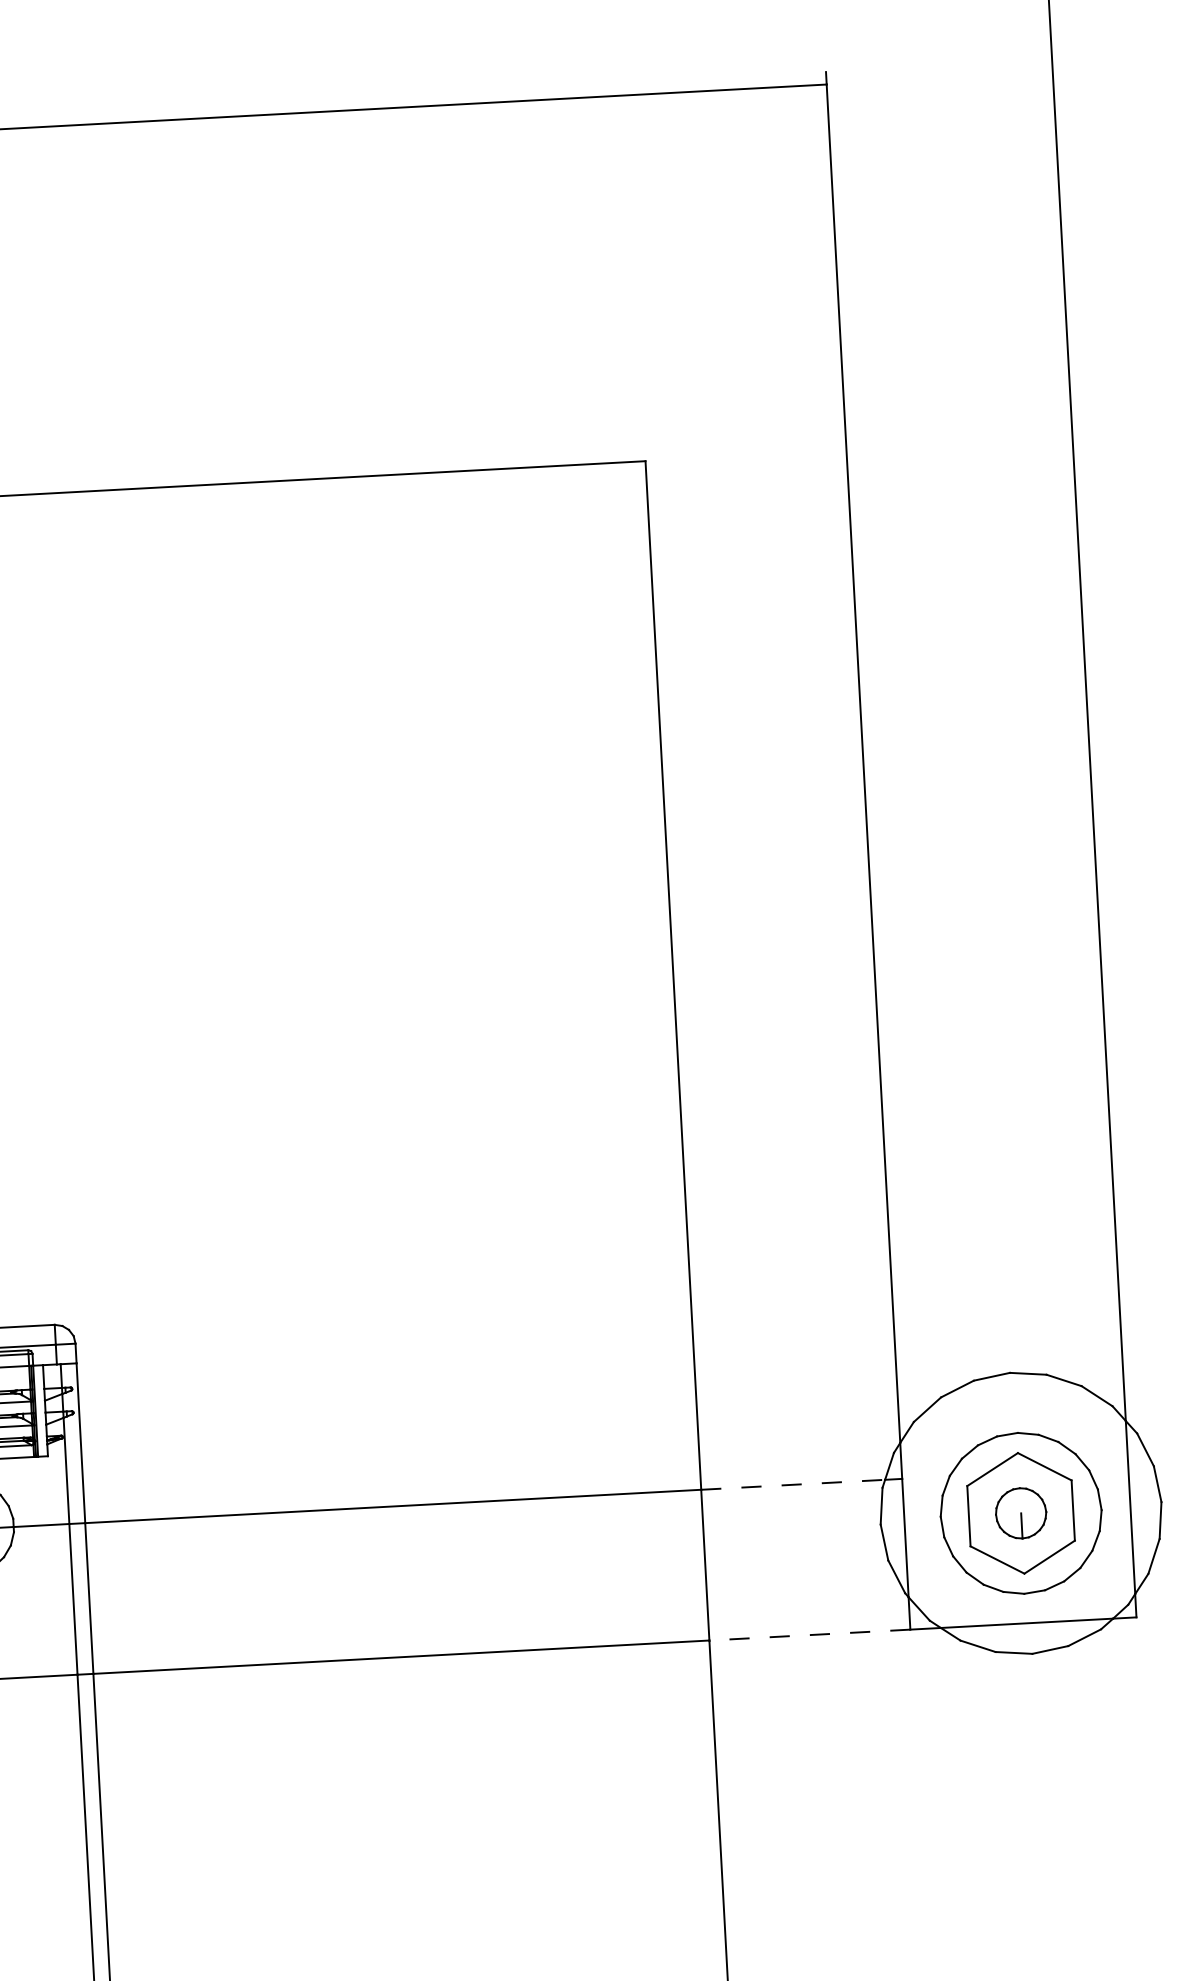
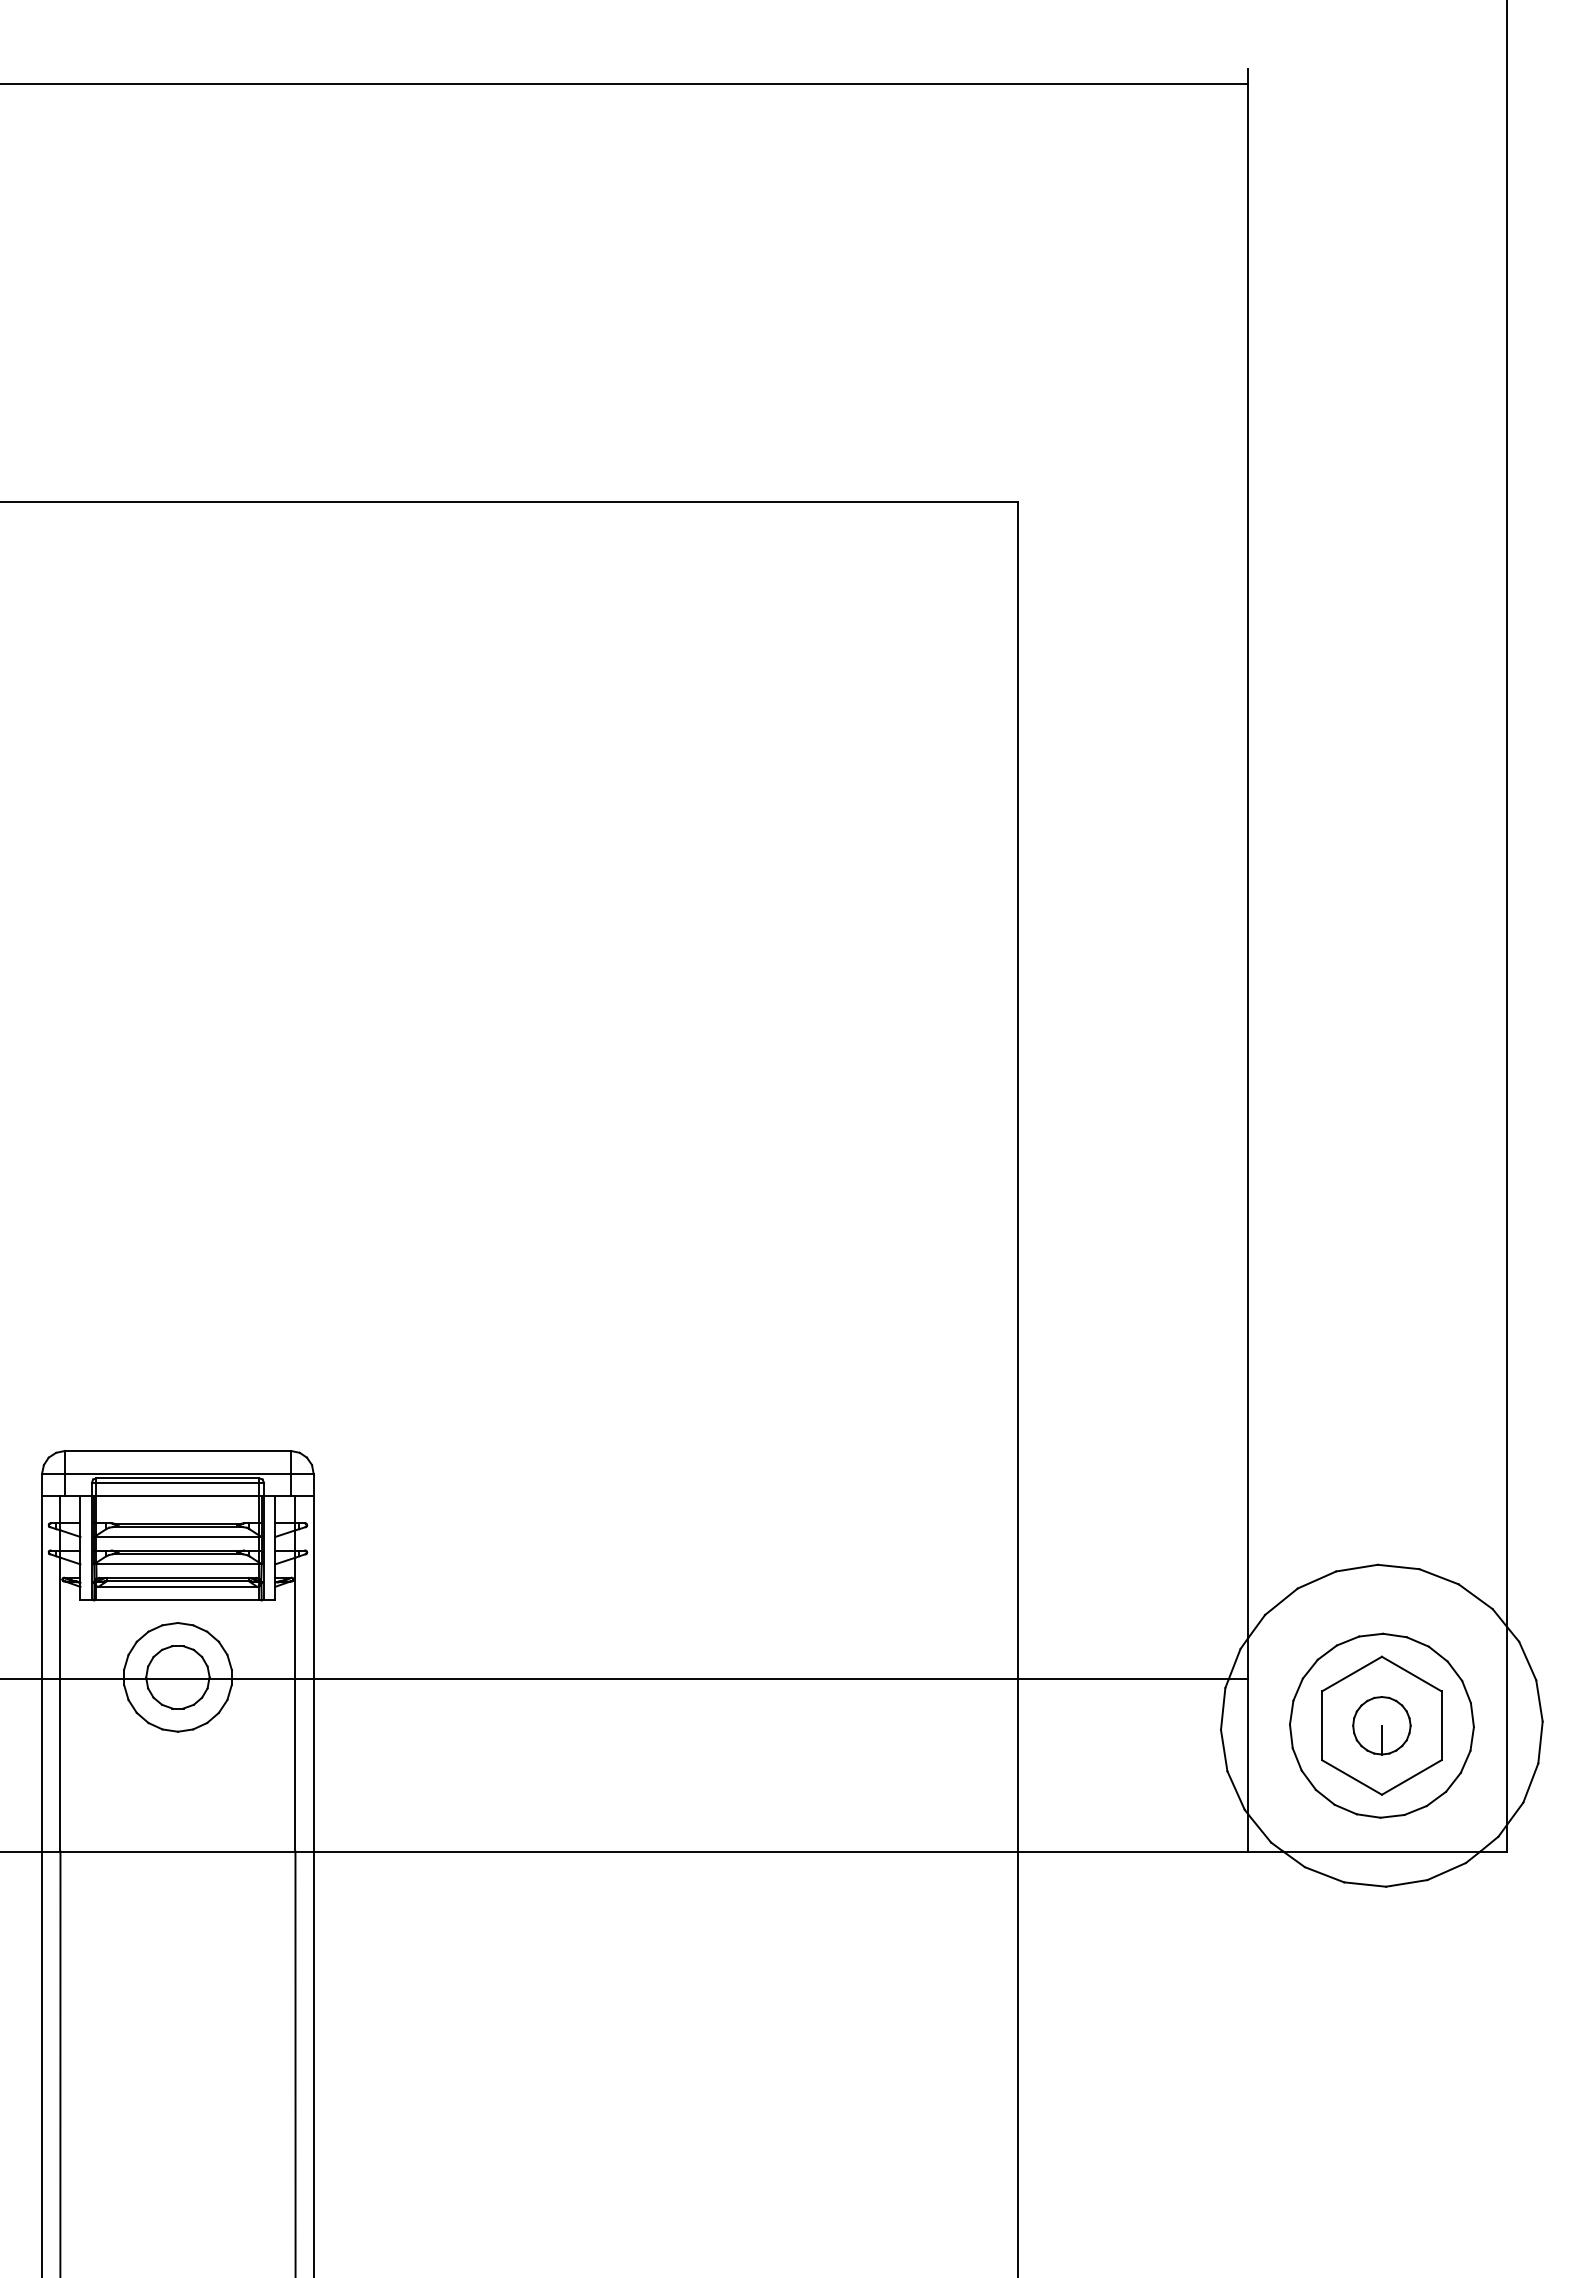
line: (793, 1485) -> (1124, 1679), dashed -> solid
line: (809, 1635) -> (1133, 1851), dashed -> solid

